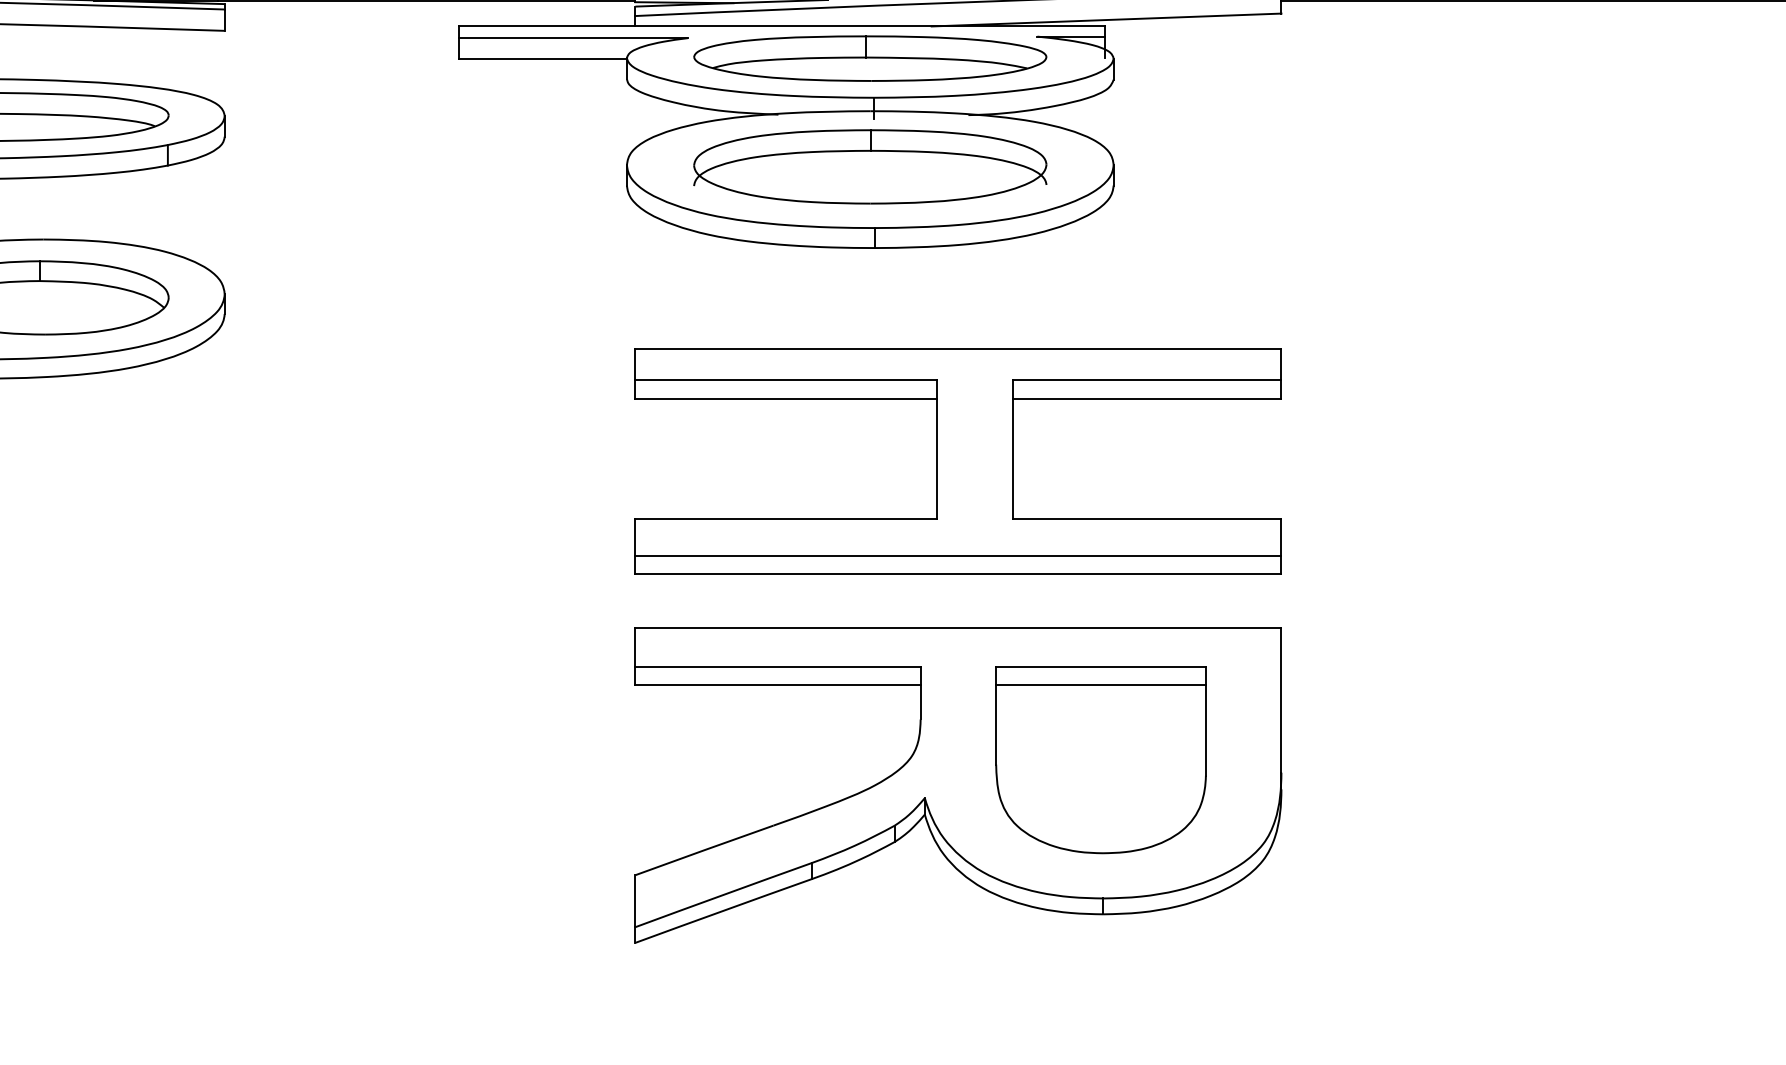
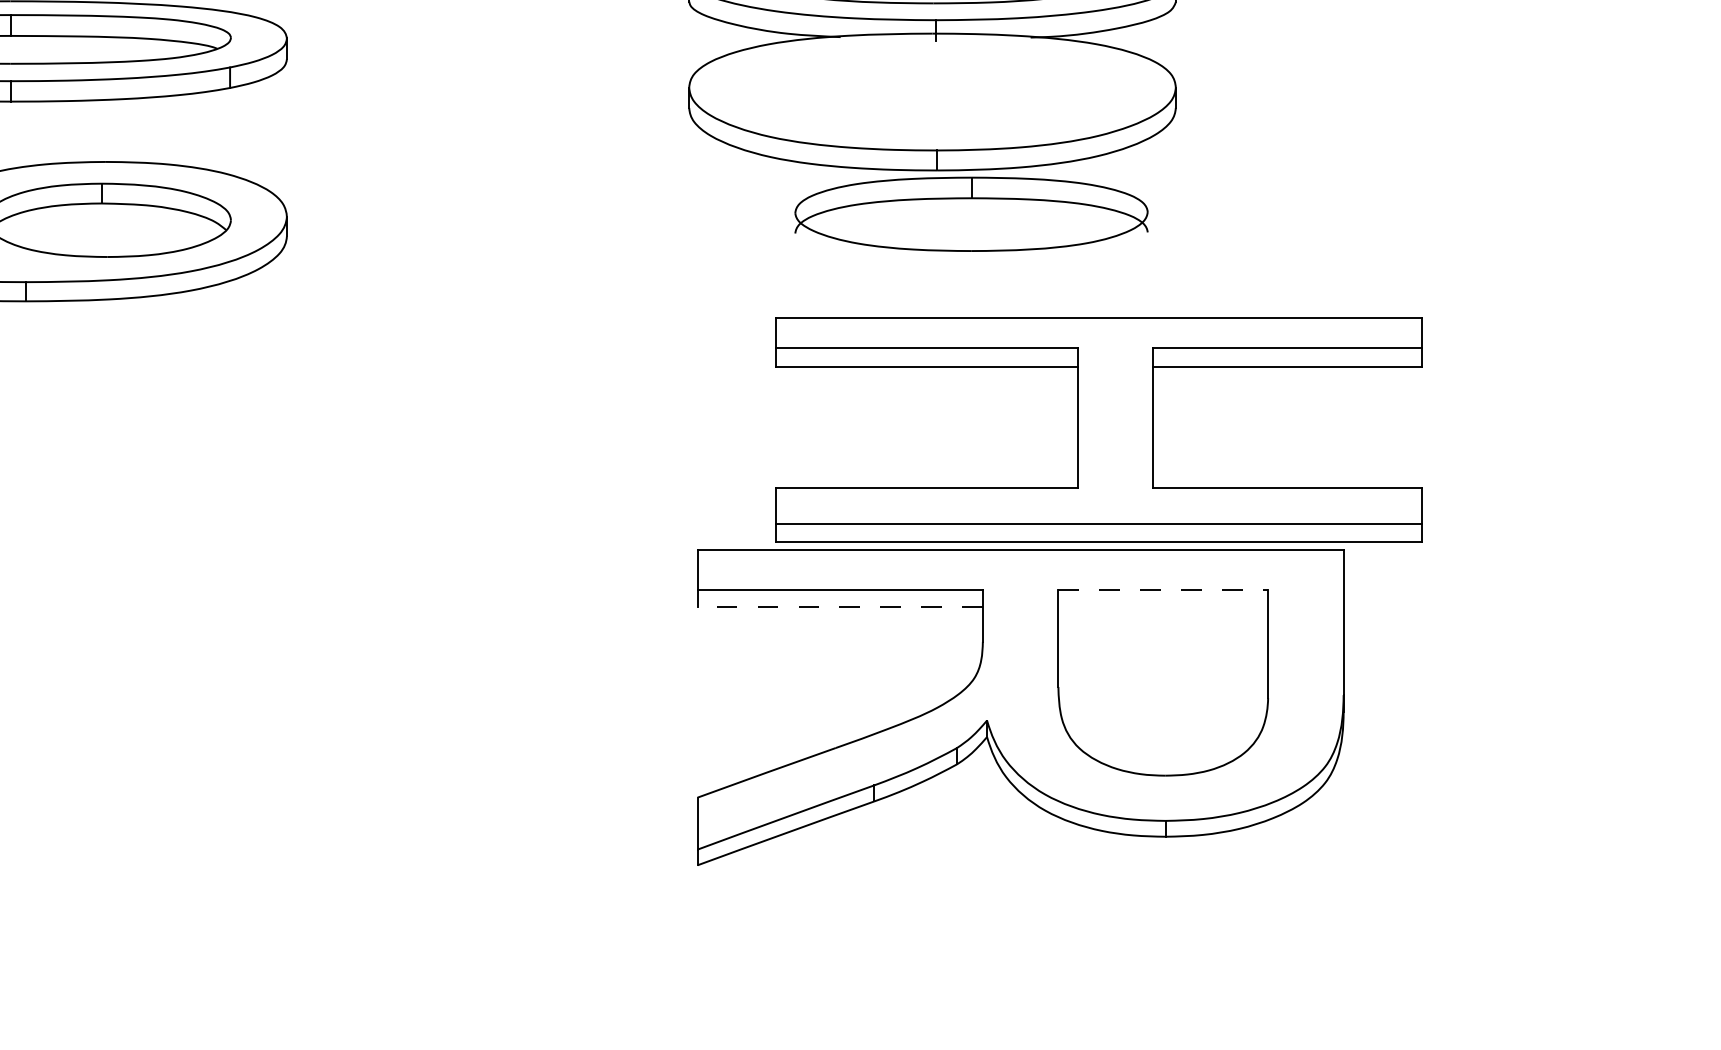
part: (870, 166) -> (971, 213), moved
part: (957, 461) -> (1097, 429), moved
line: (1101, 667) -> (1163, 589), solid -> dashed
line: (778, 684) -> (840, 606), solid -> dashed
line: (1100, 684) -> (1162, 606), removed

